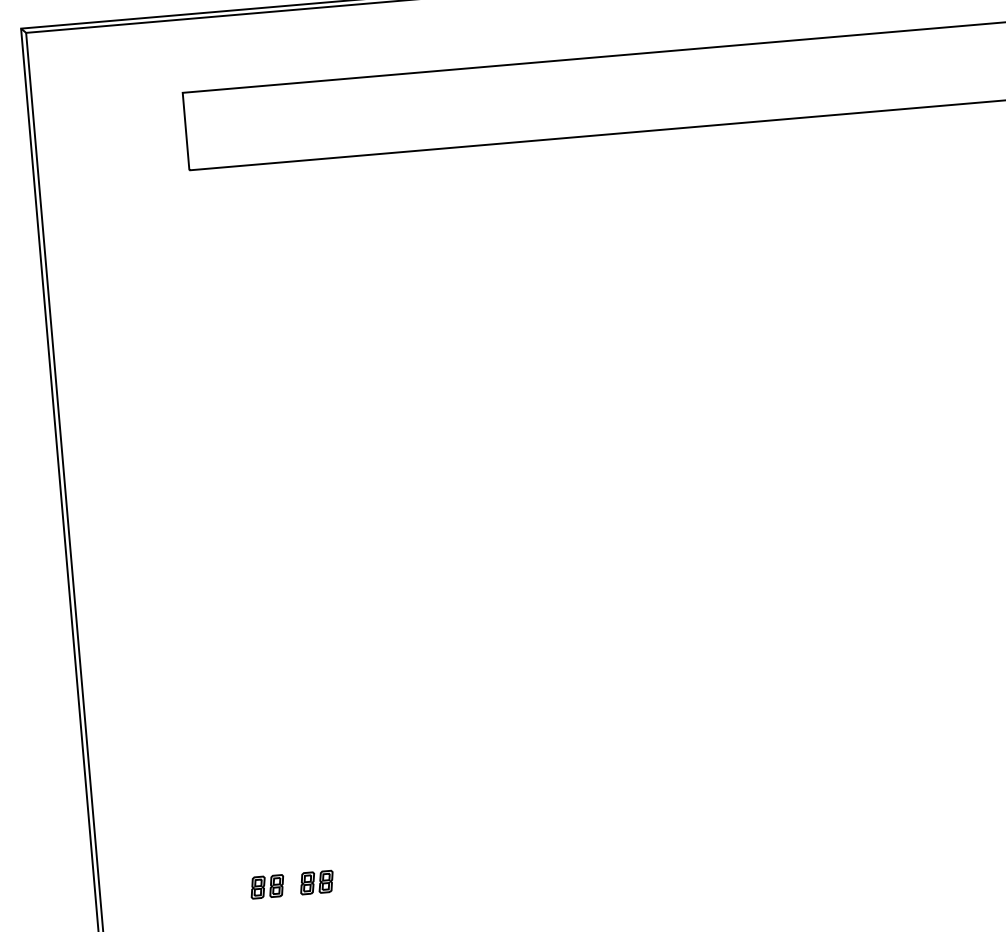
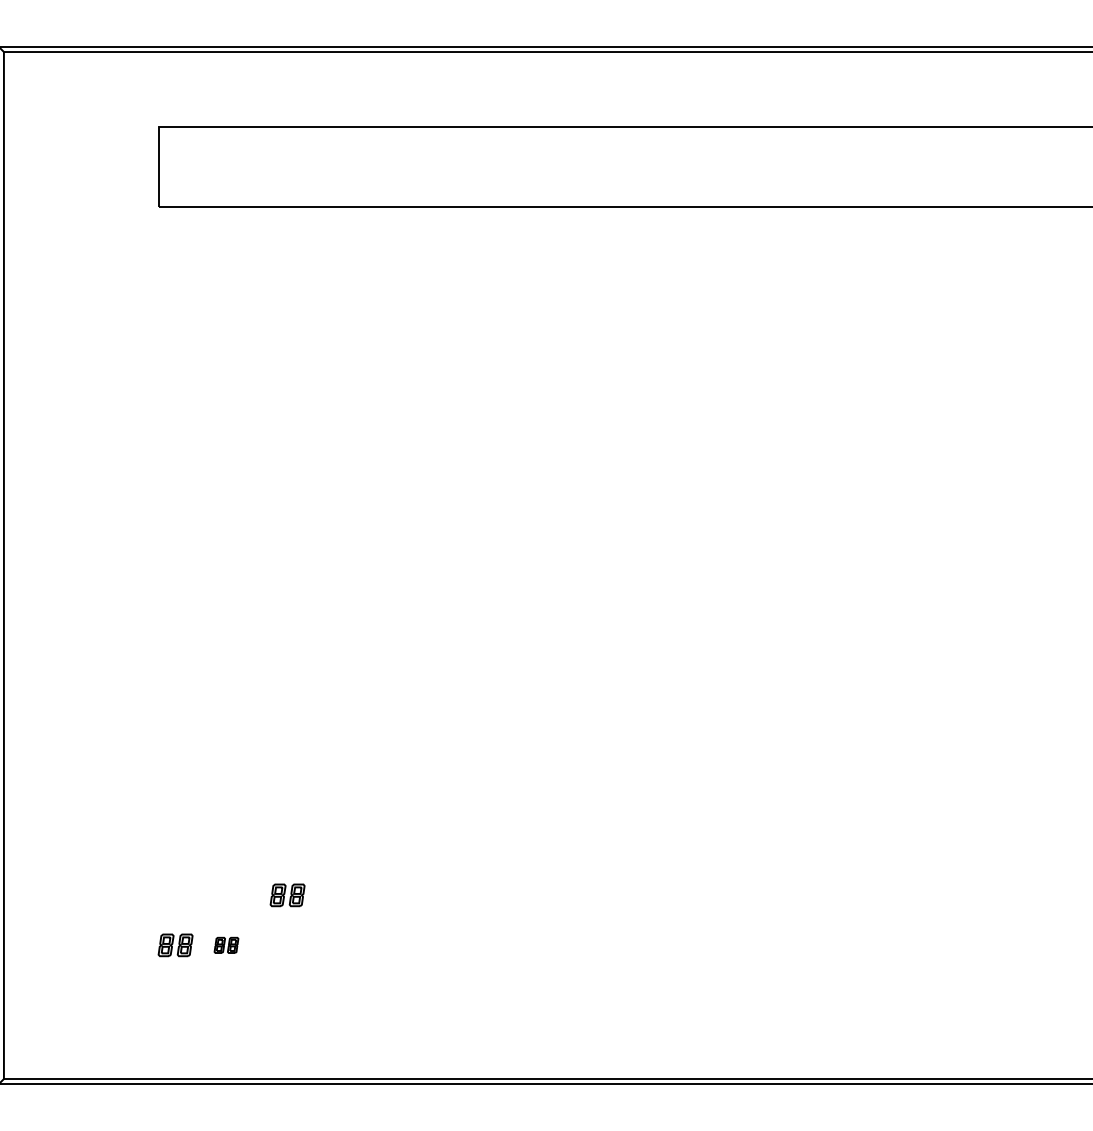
part: (372, 829) -> (287, 895), added
part: (316, 882) -> (226, 945), size x0.7

